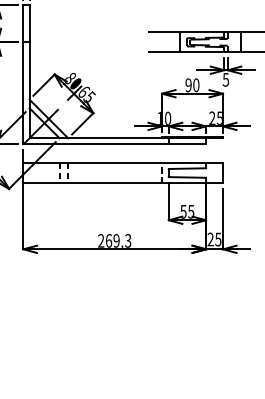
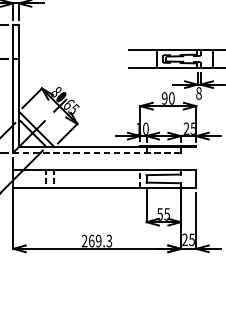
text: (225, 79) -> (198, 93), 5 -> 8
line: (114, 144) -> (96, 152), solid -> dashed

